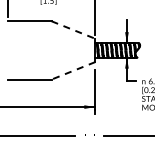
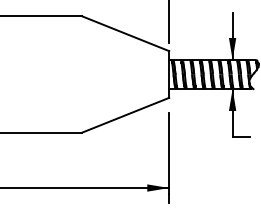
line: (73, 30) -> (125, 34), dashed -> solid
line: (73, 70) -> (125, 114), dashed -> solid

